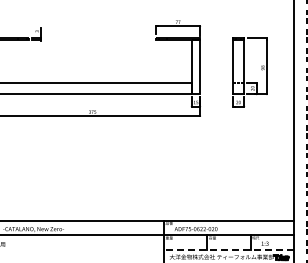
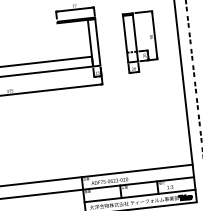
line: (229, 249) -> (140, 195), dashed -> solid

